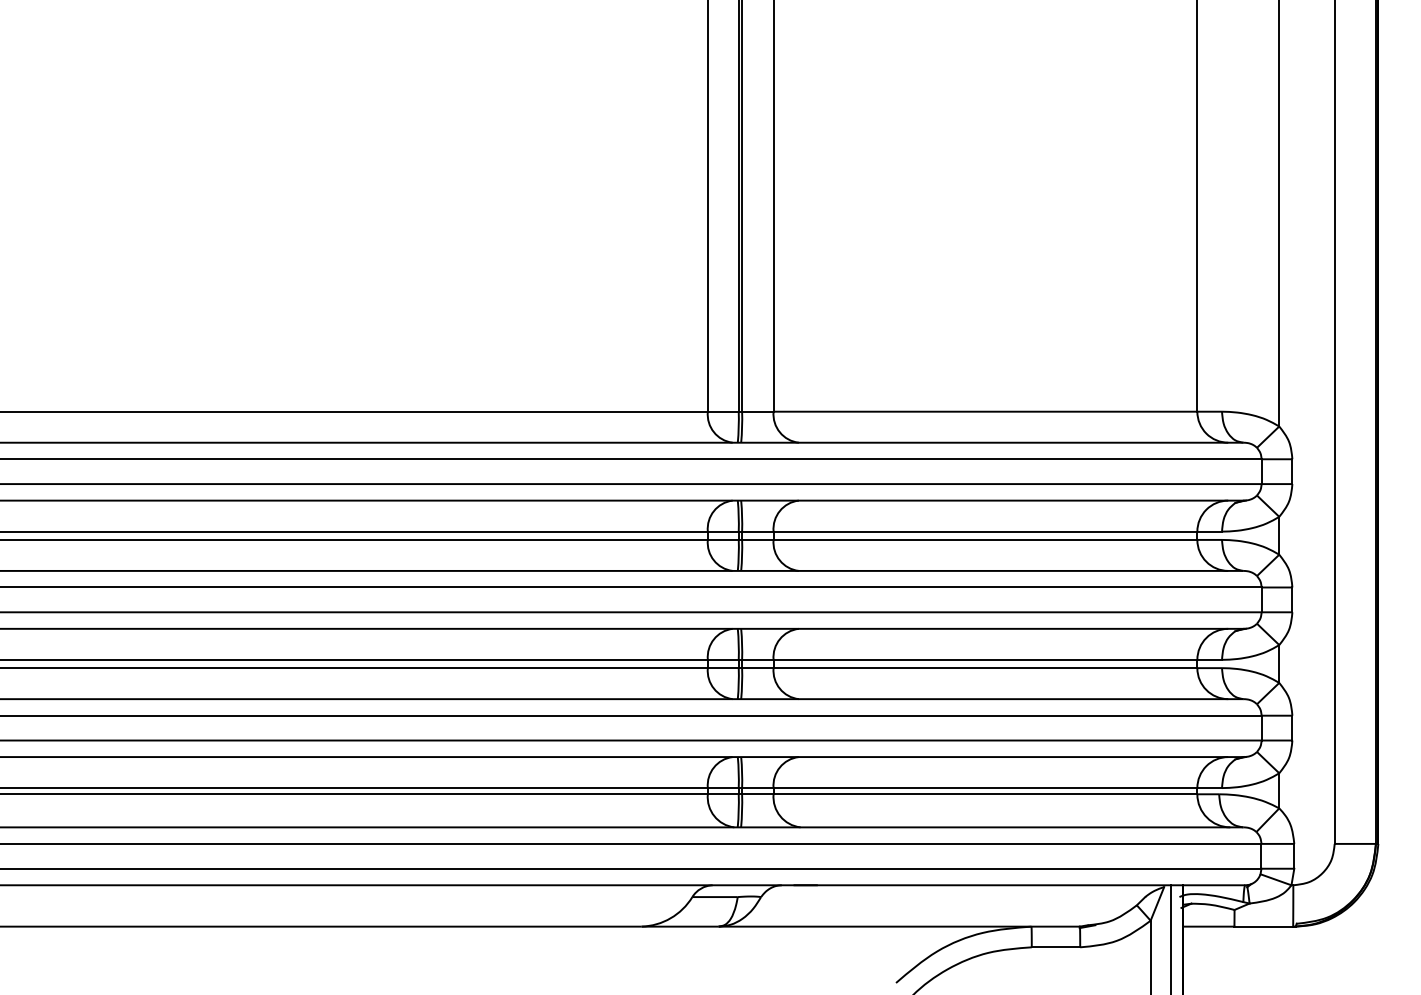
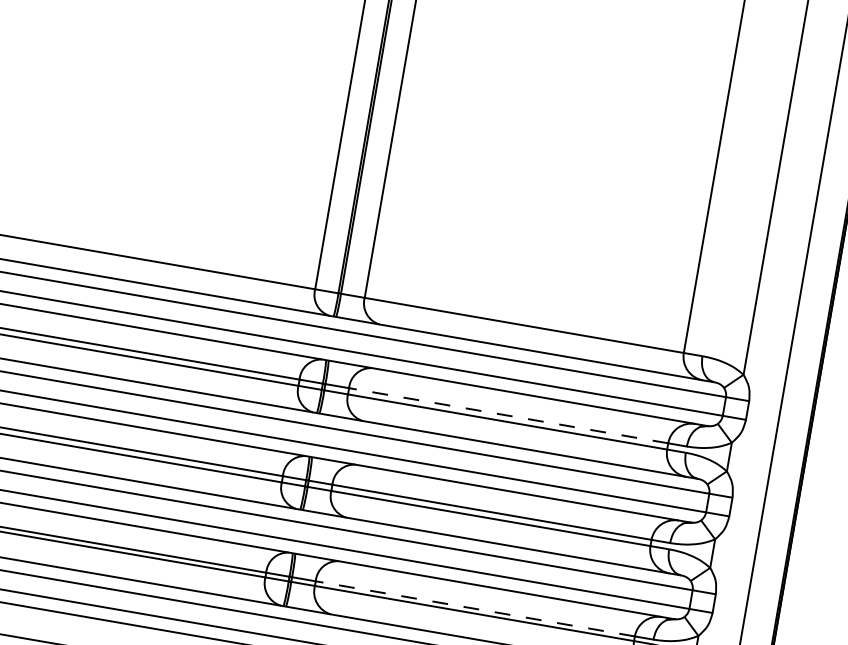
line: (985, 531) -> (508, 415), solid -> dashed
line: (985, 788) -> (475, 609), solid -> dashed

